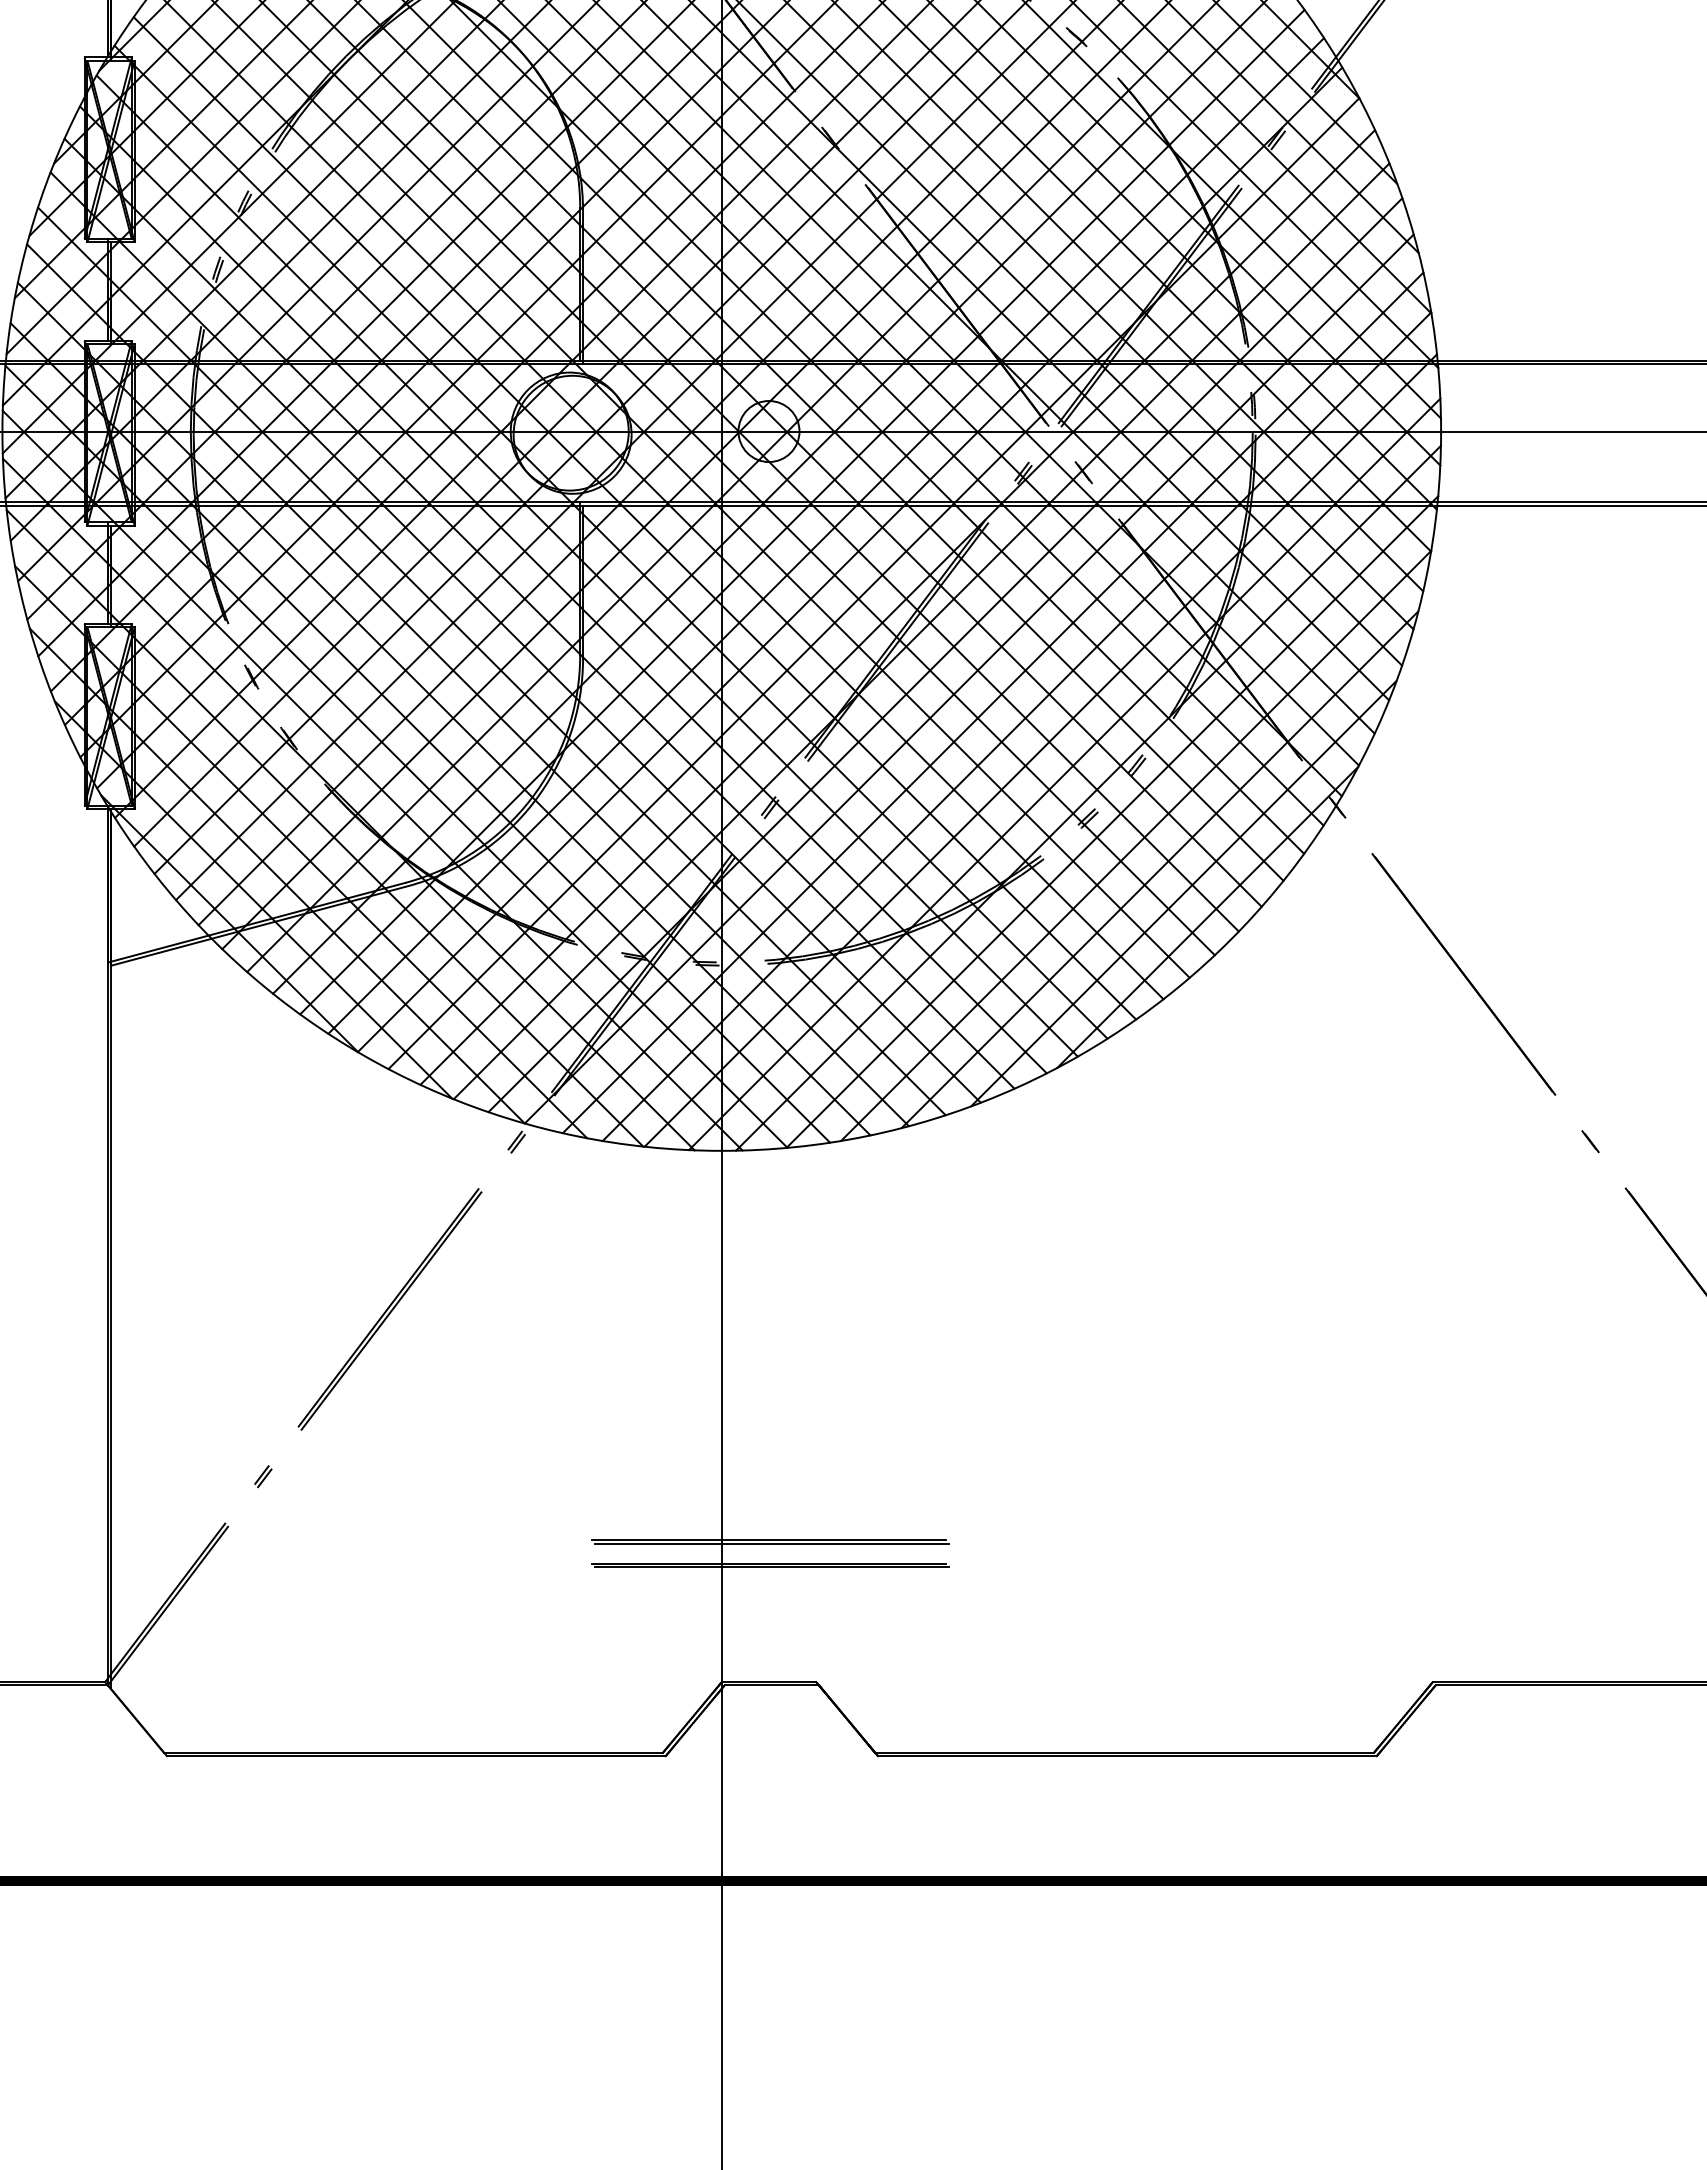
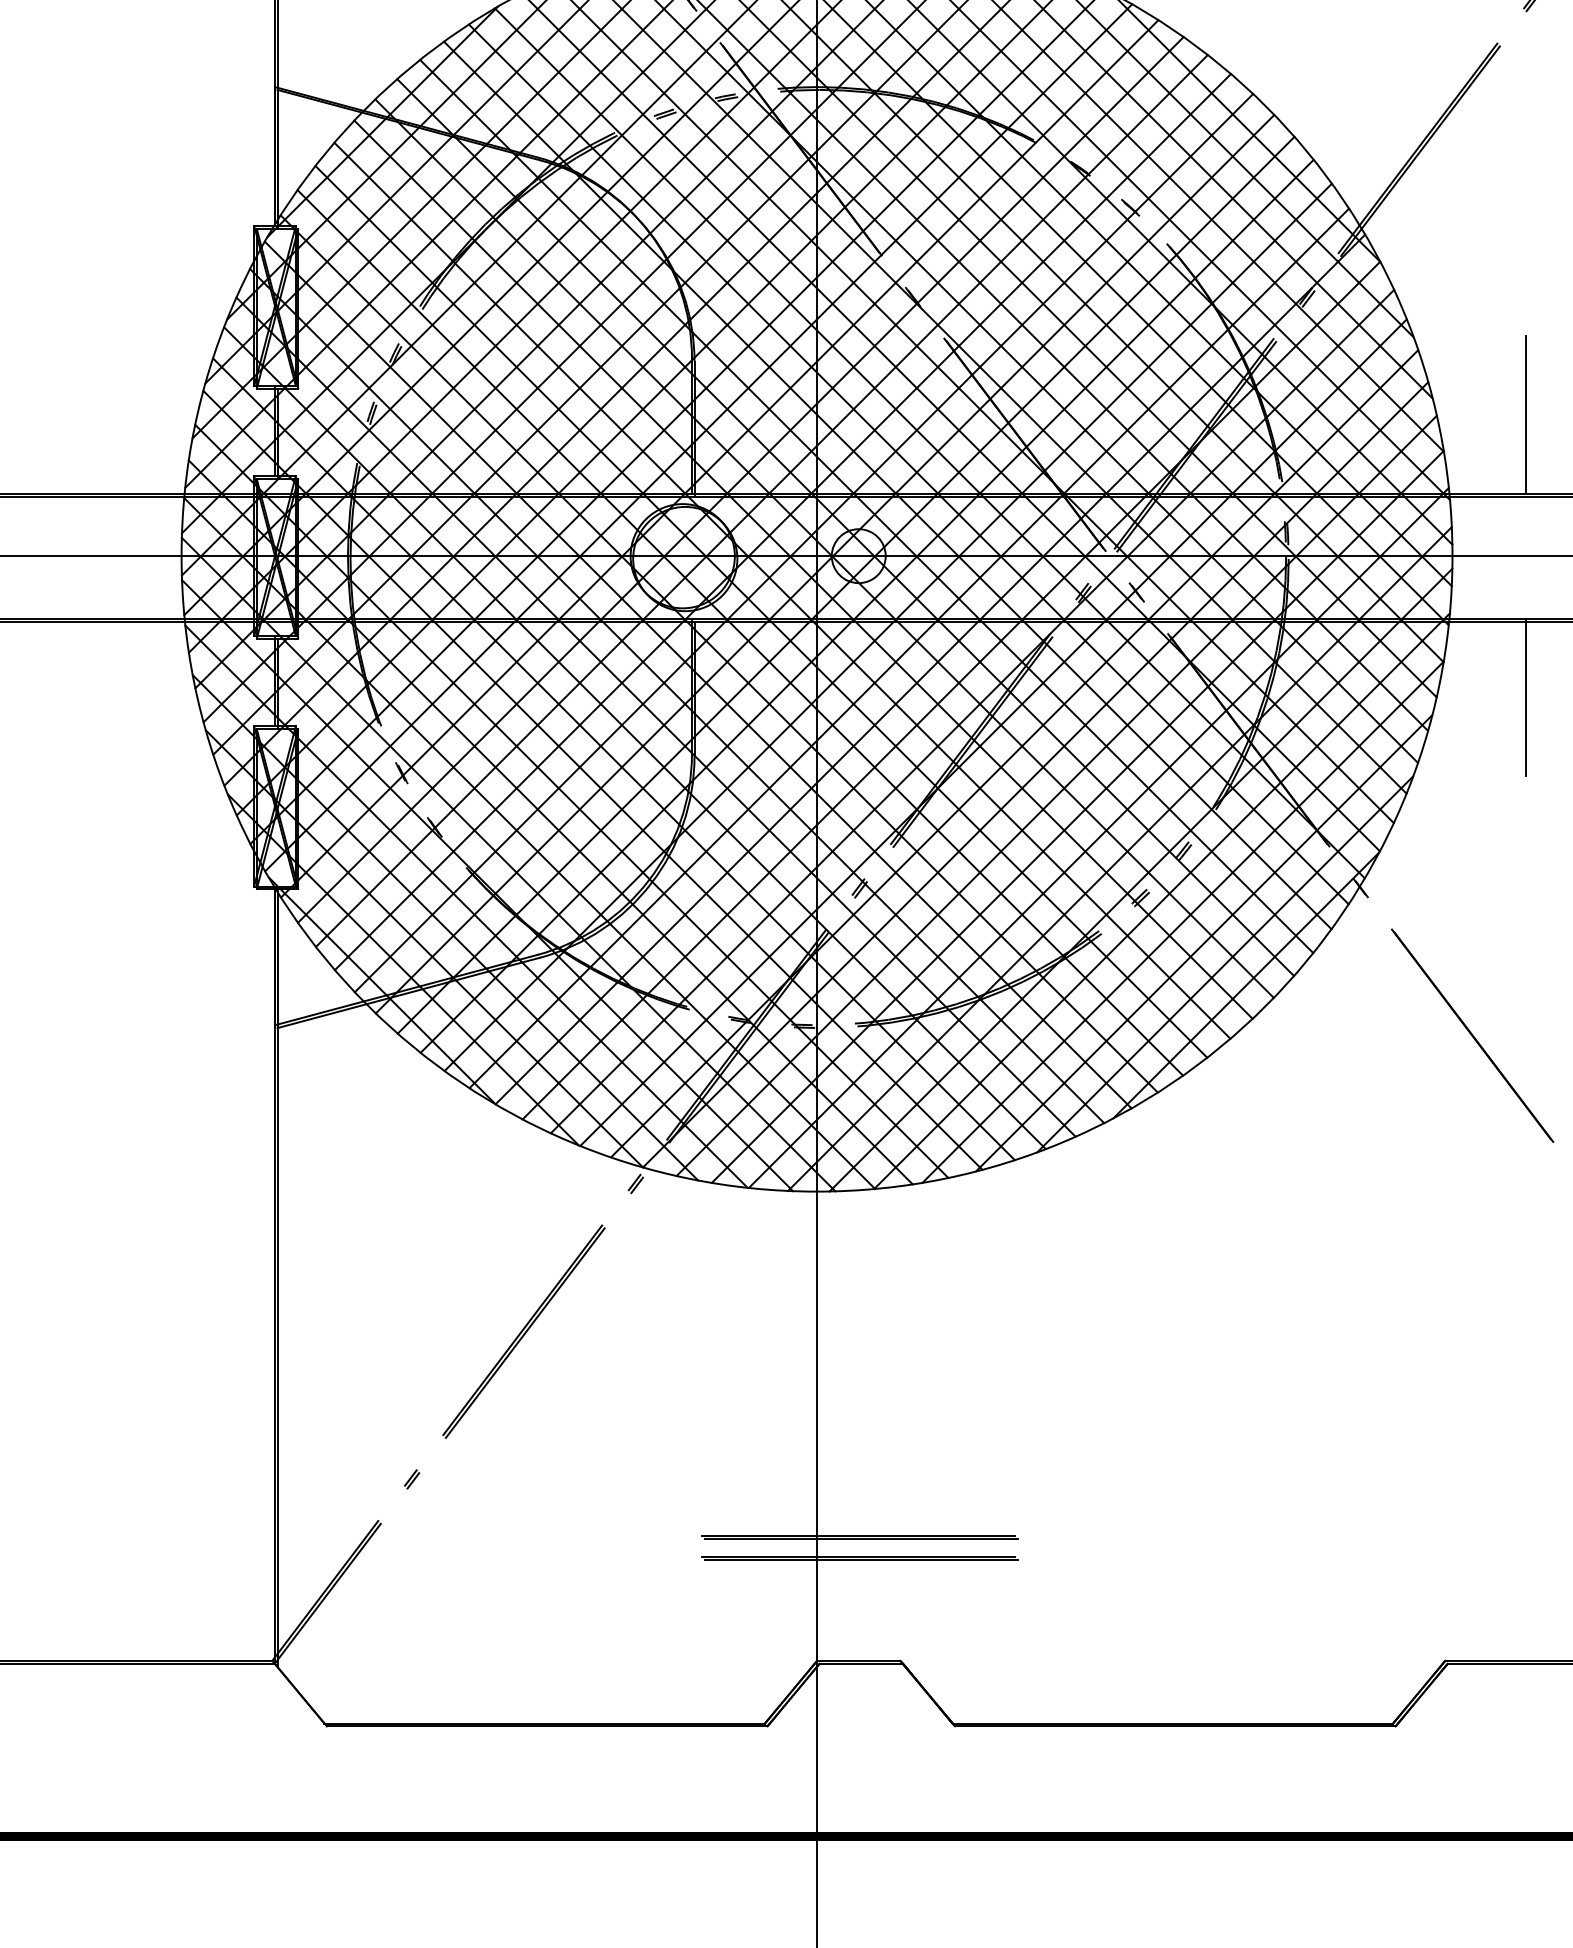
line: (1523, 271) -> (1525, 414), added
line: (1523, 590) -> (1525, 696), added

